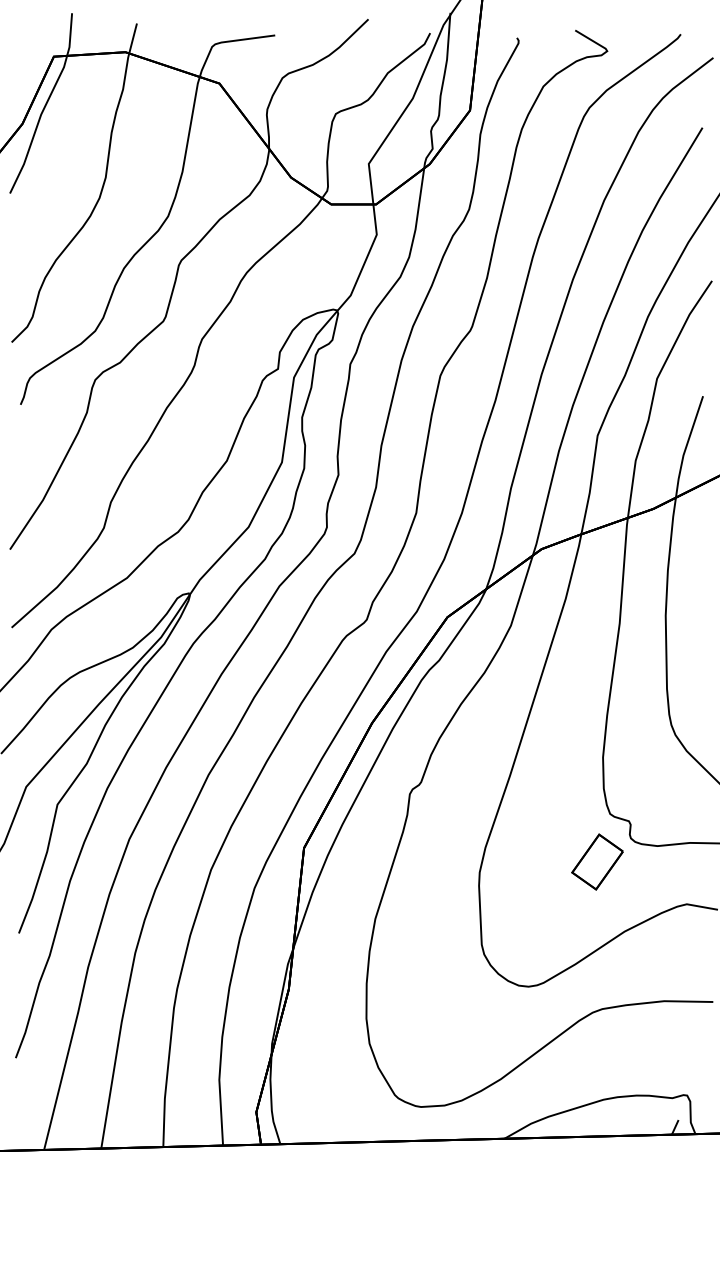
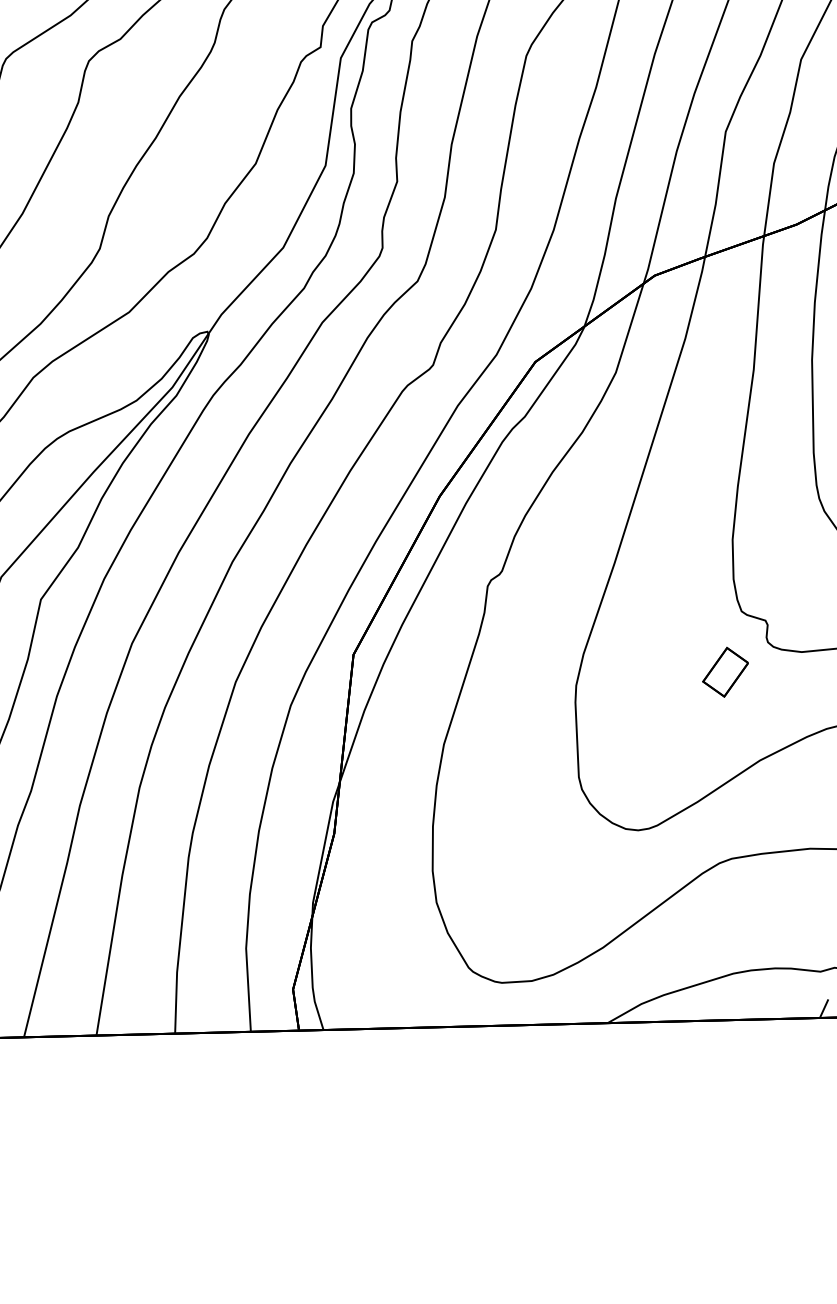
part: (597, 861) -> (725, 671), size x0.7

